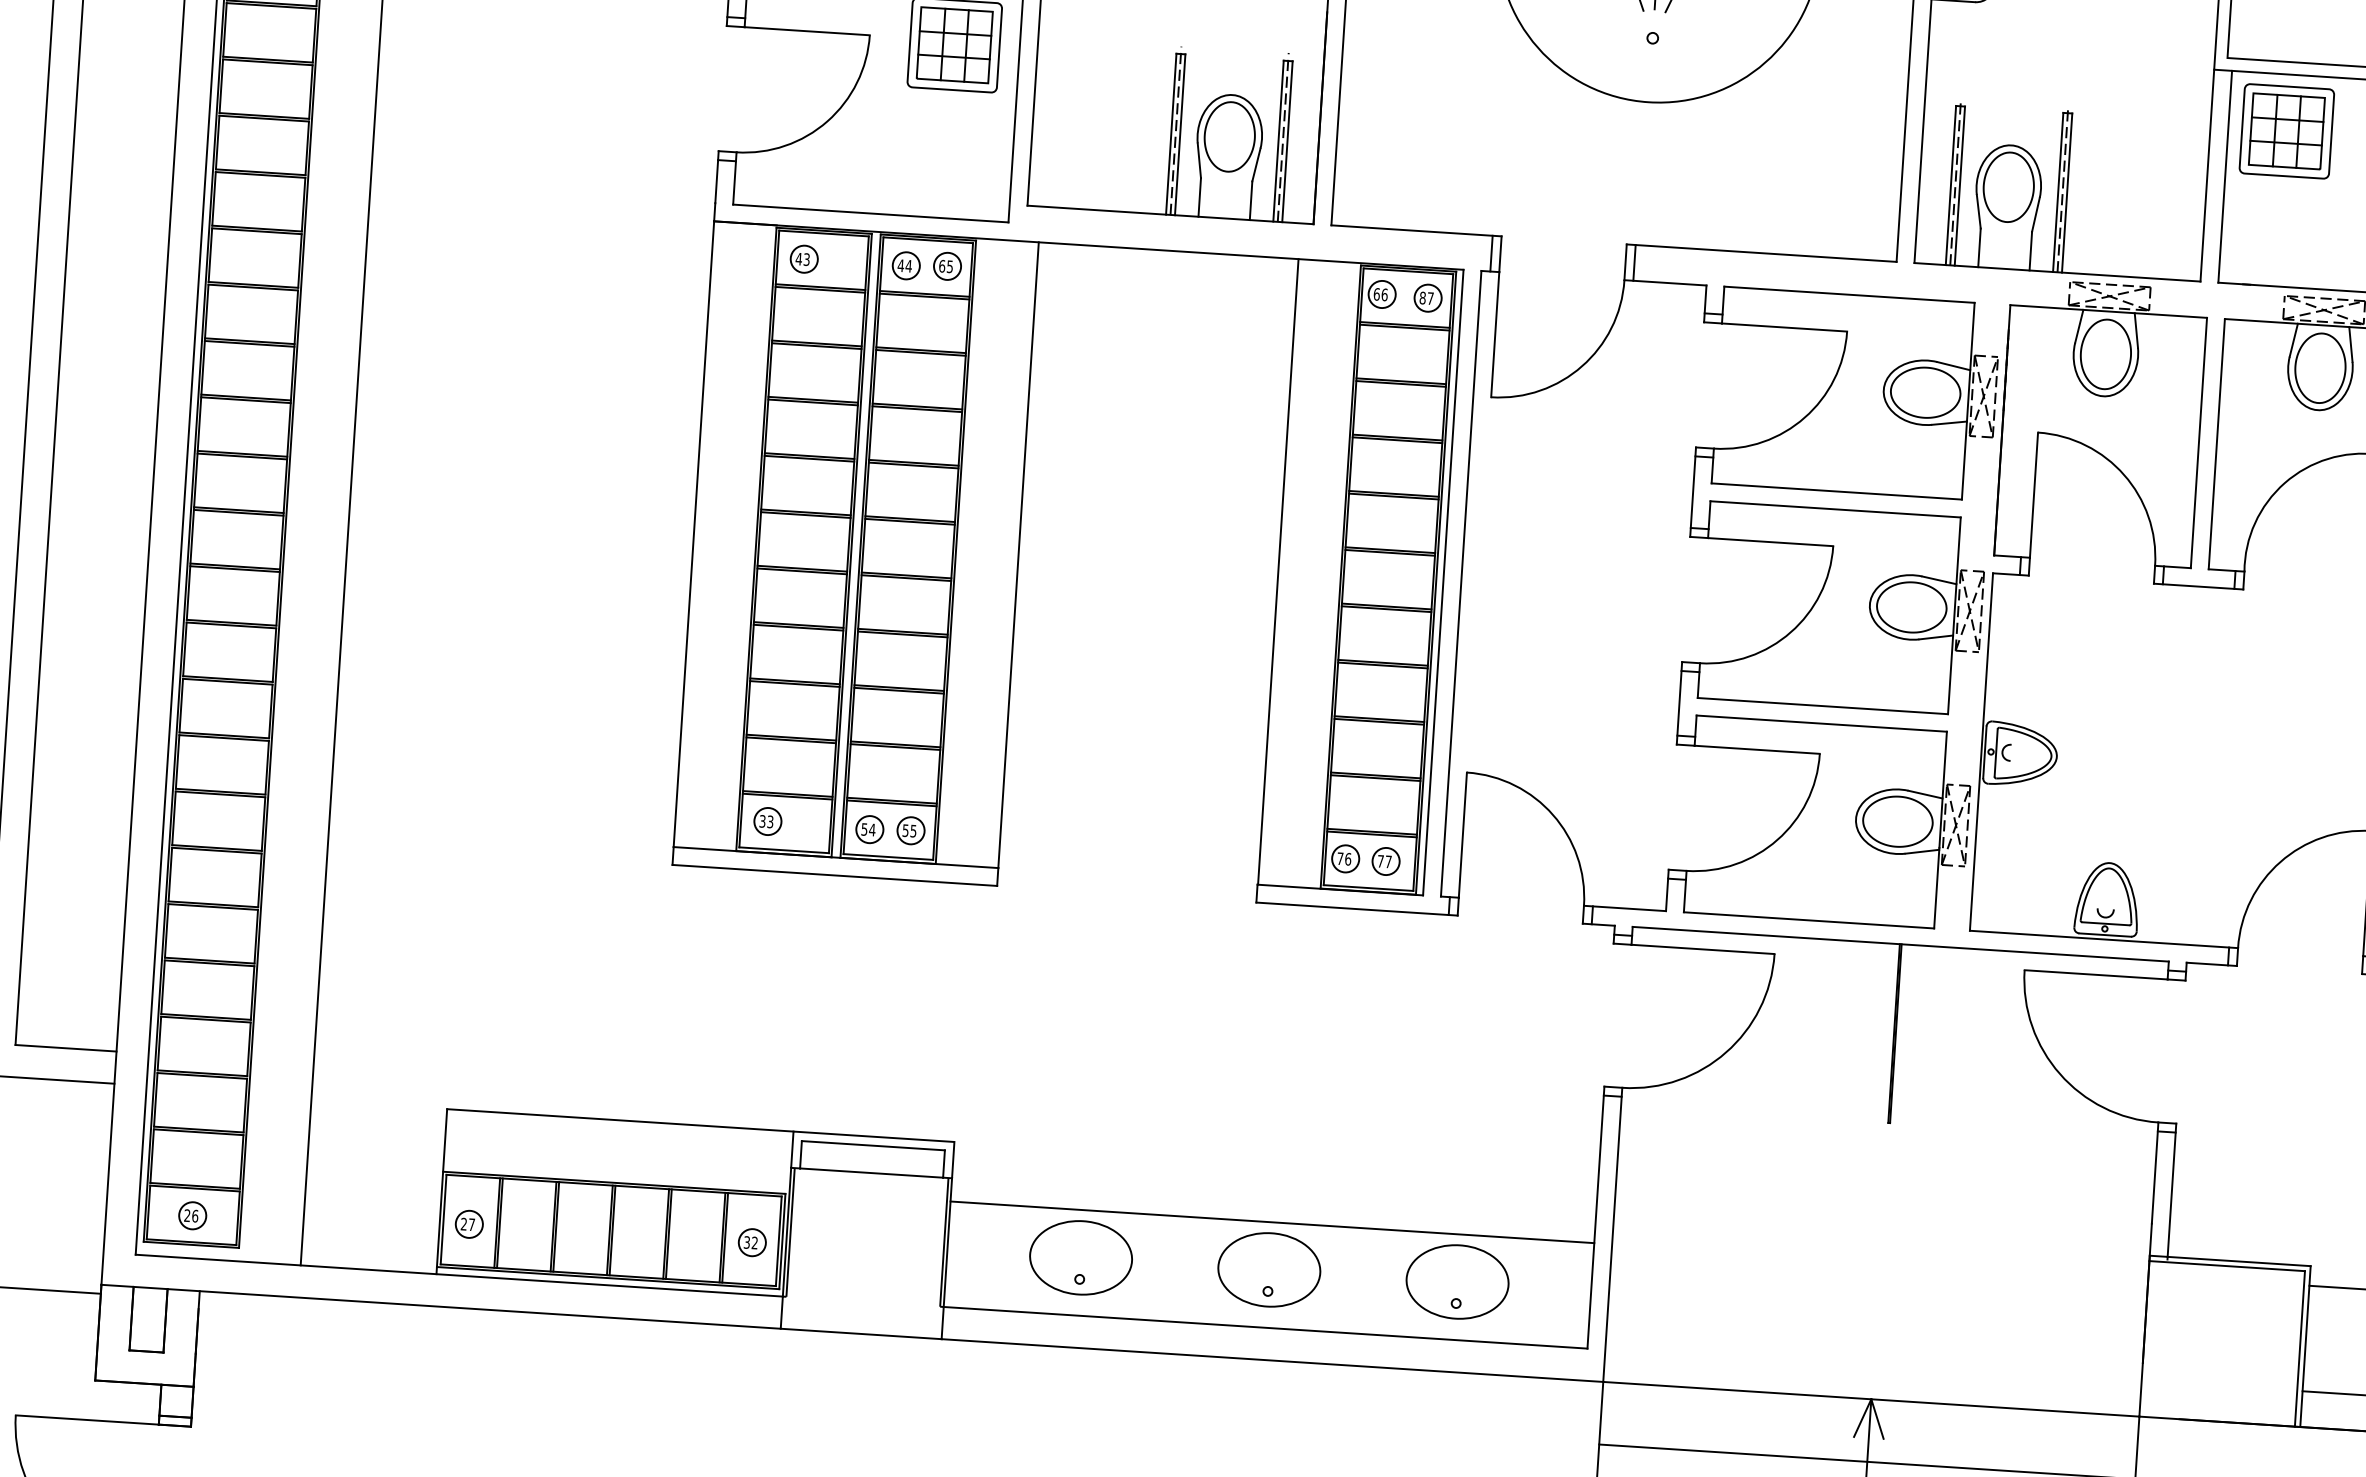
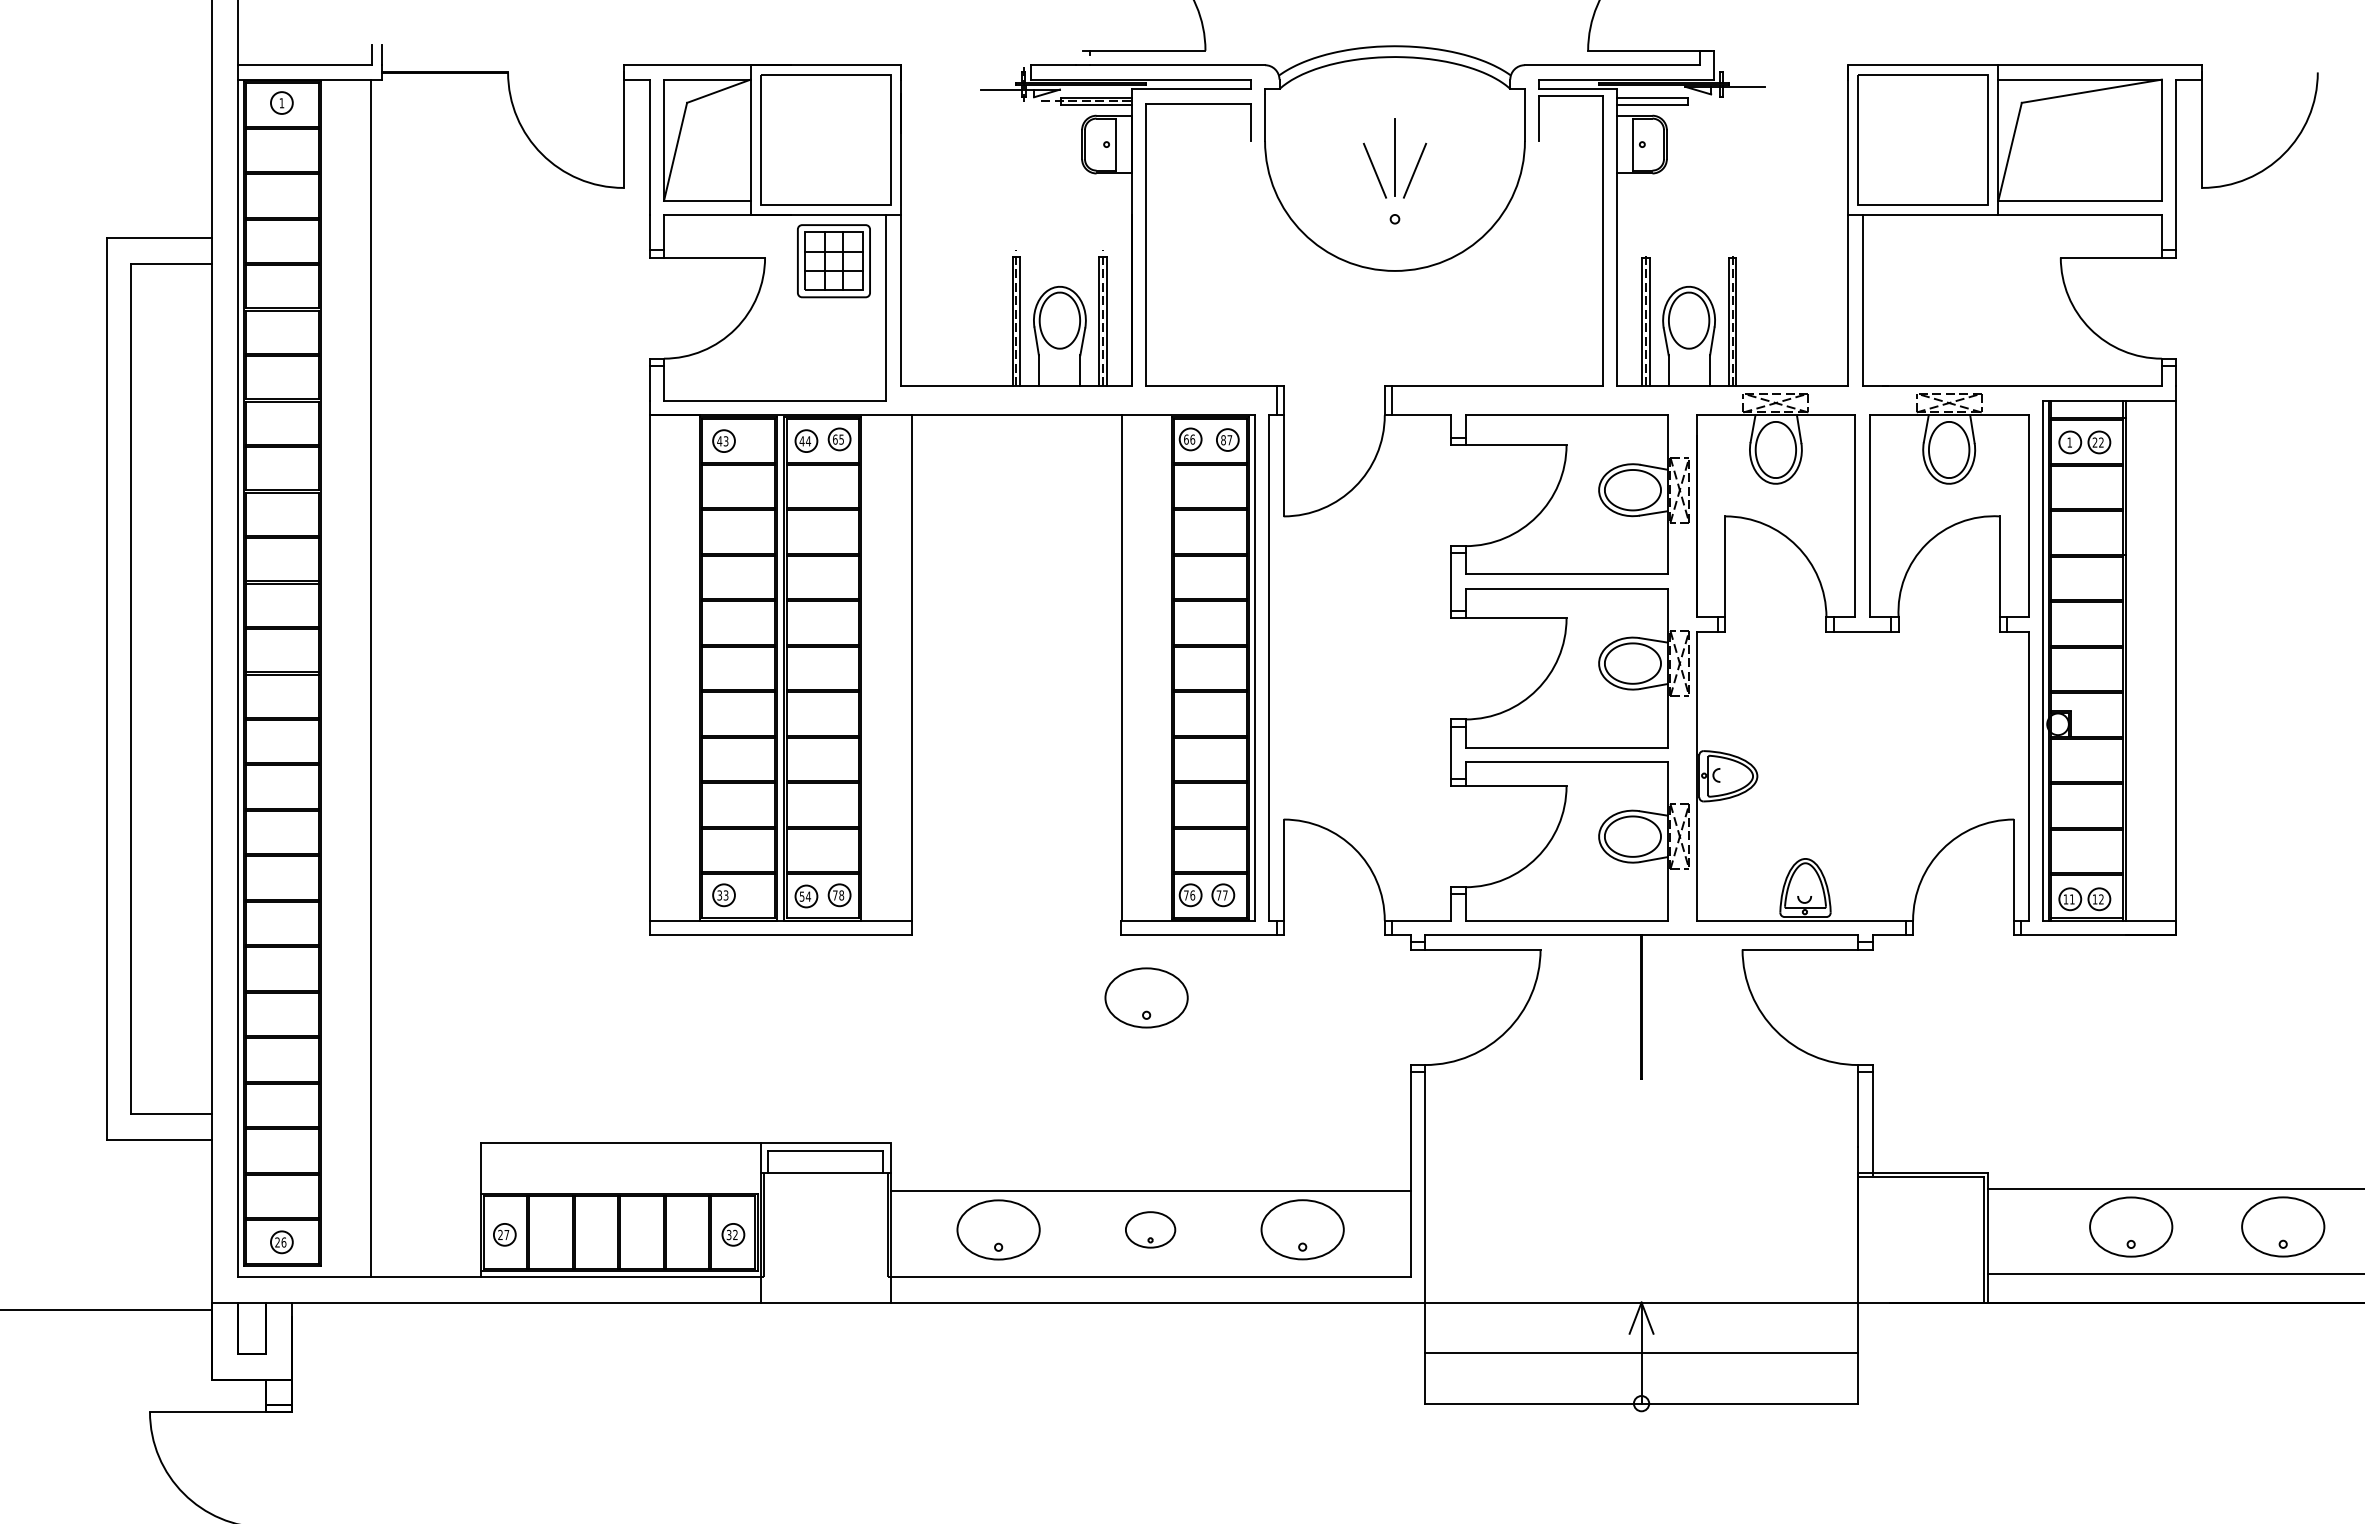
part: (2286, 131) -> (1909, 261), removed
text: (909, 830) -> (838, 895), 55 -> 78
part: (1282, 981) -> (1146, 997), added
part: (1269, 1269) -> (1150, 1229), size x0.6

